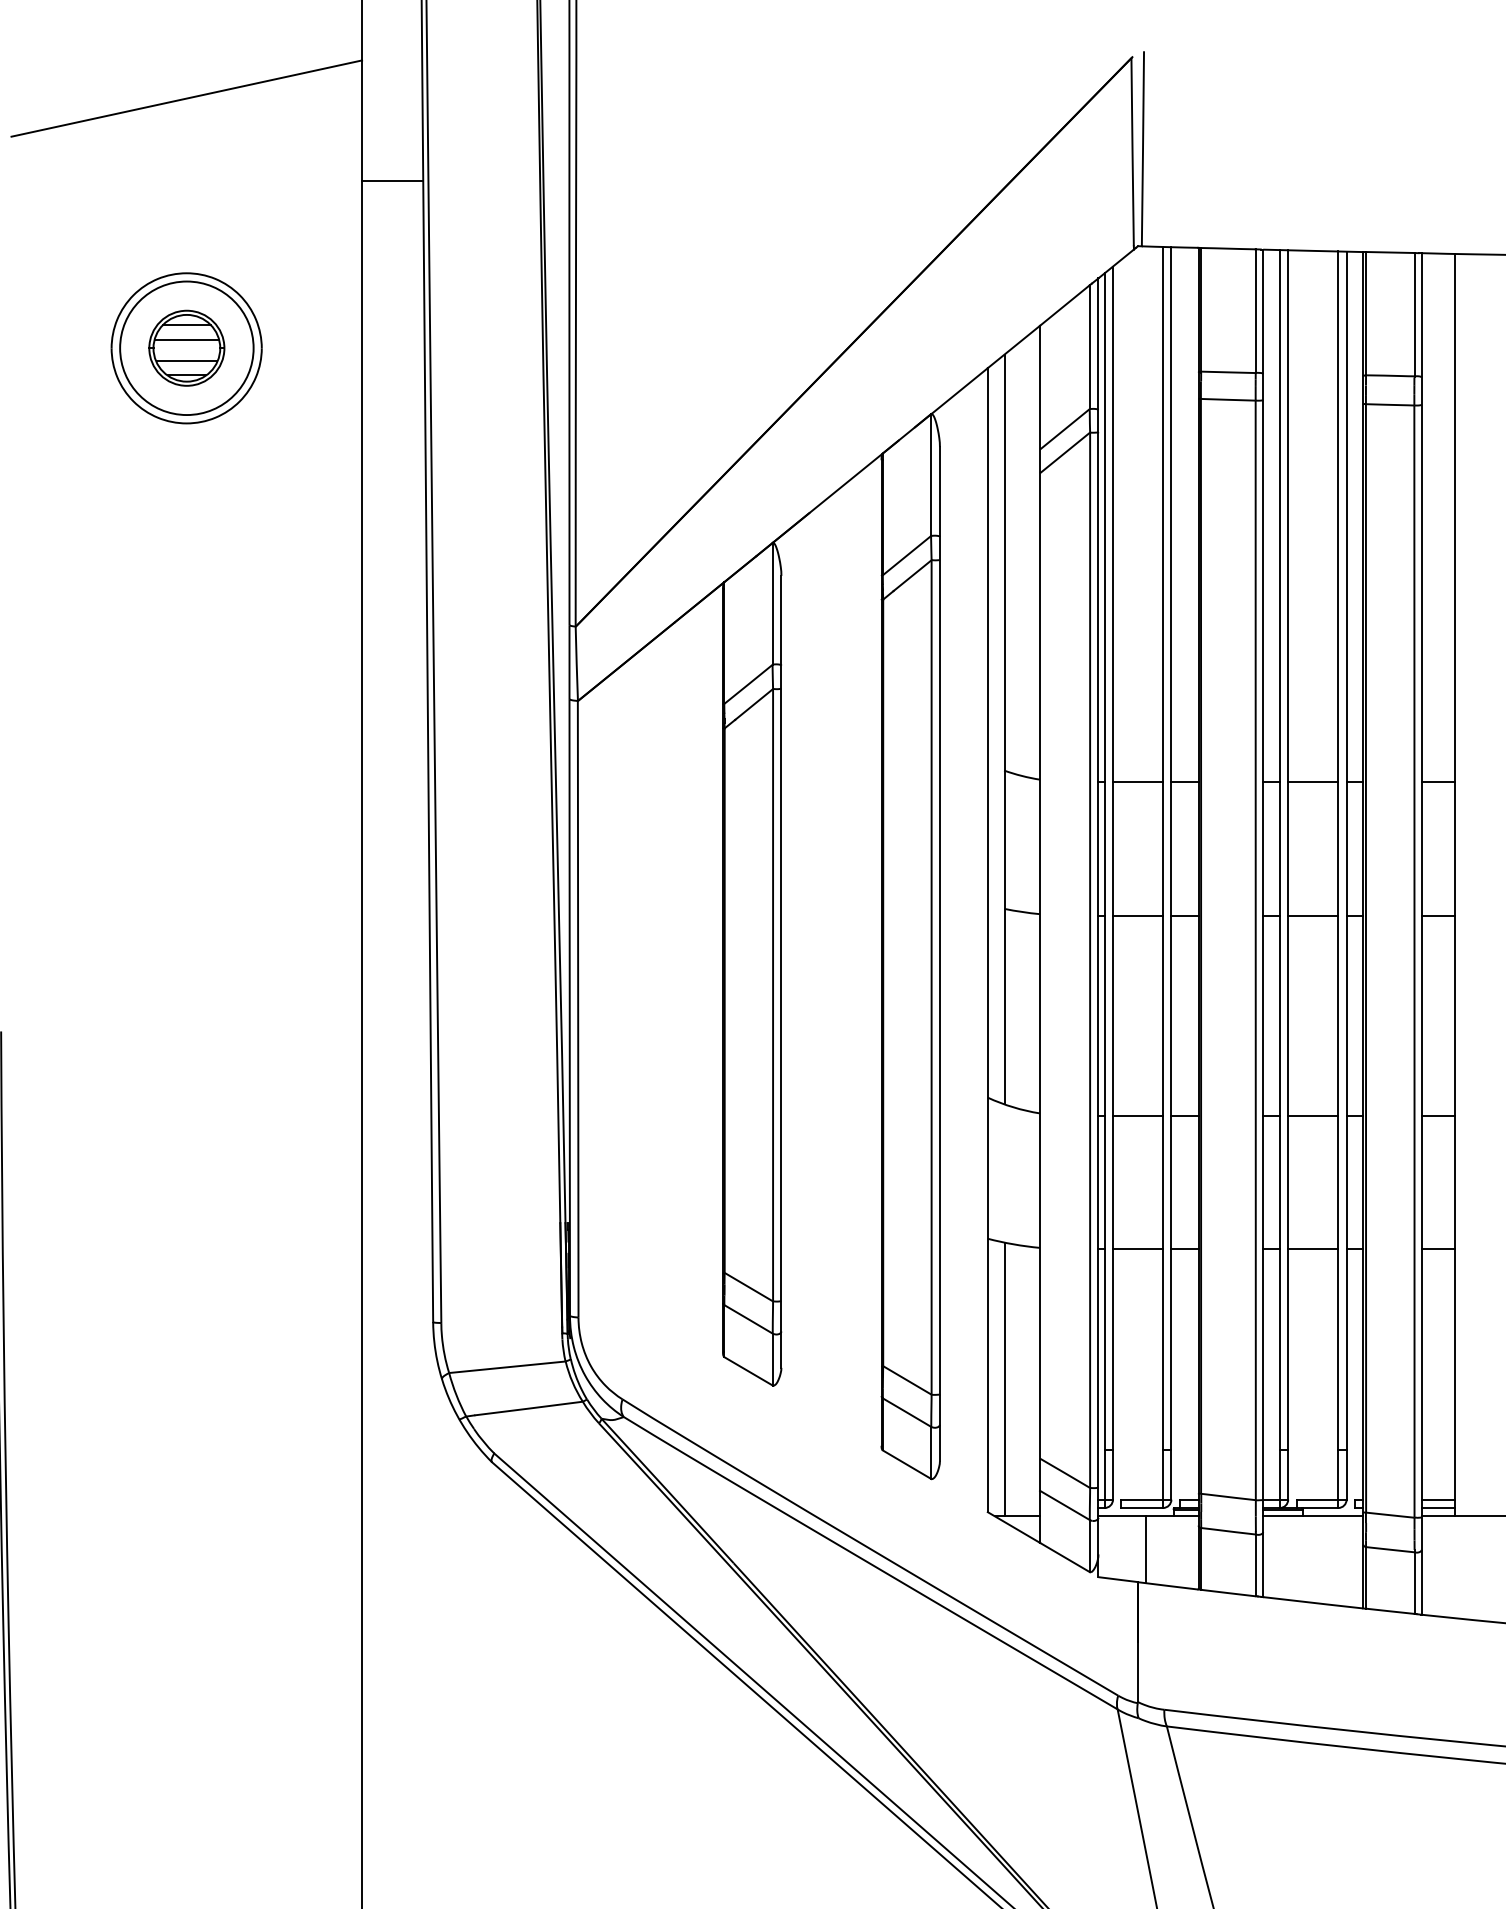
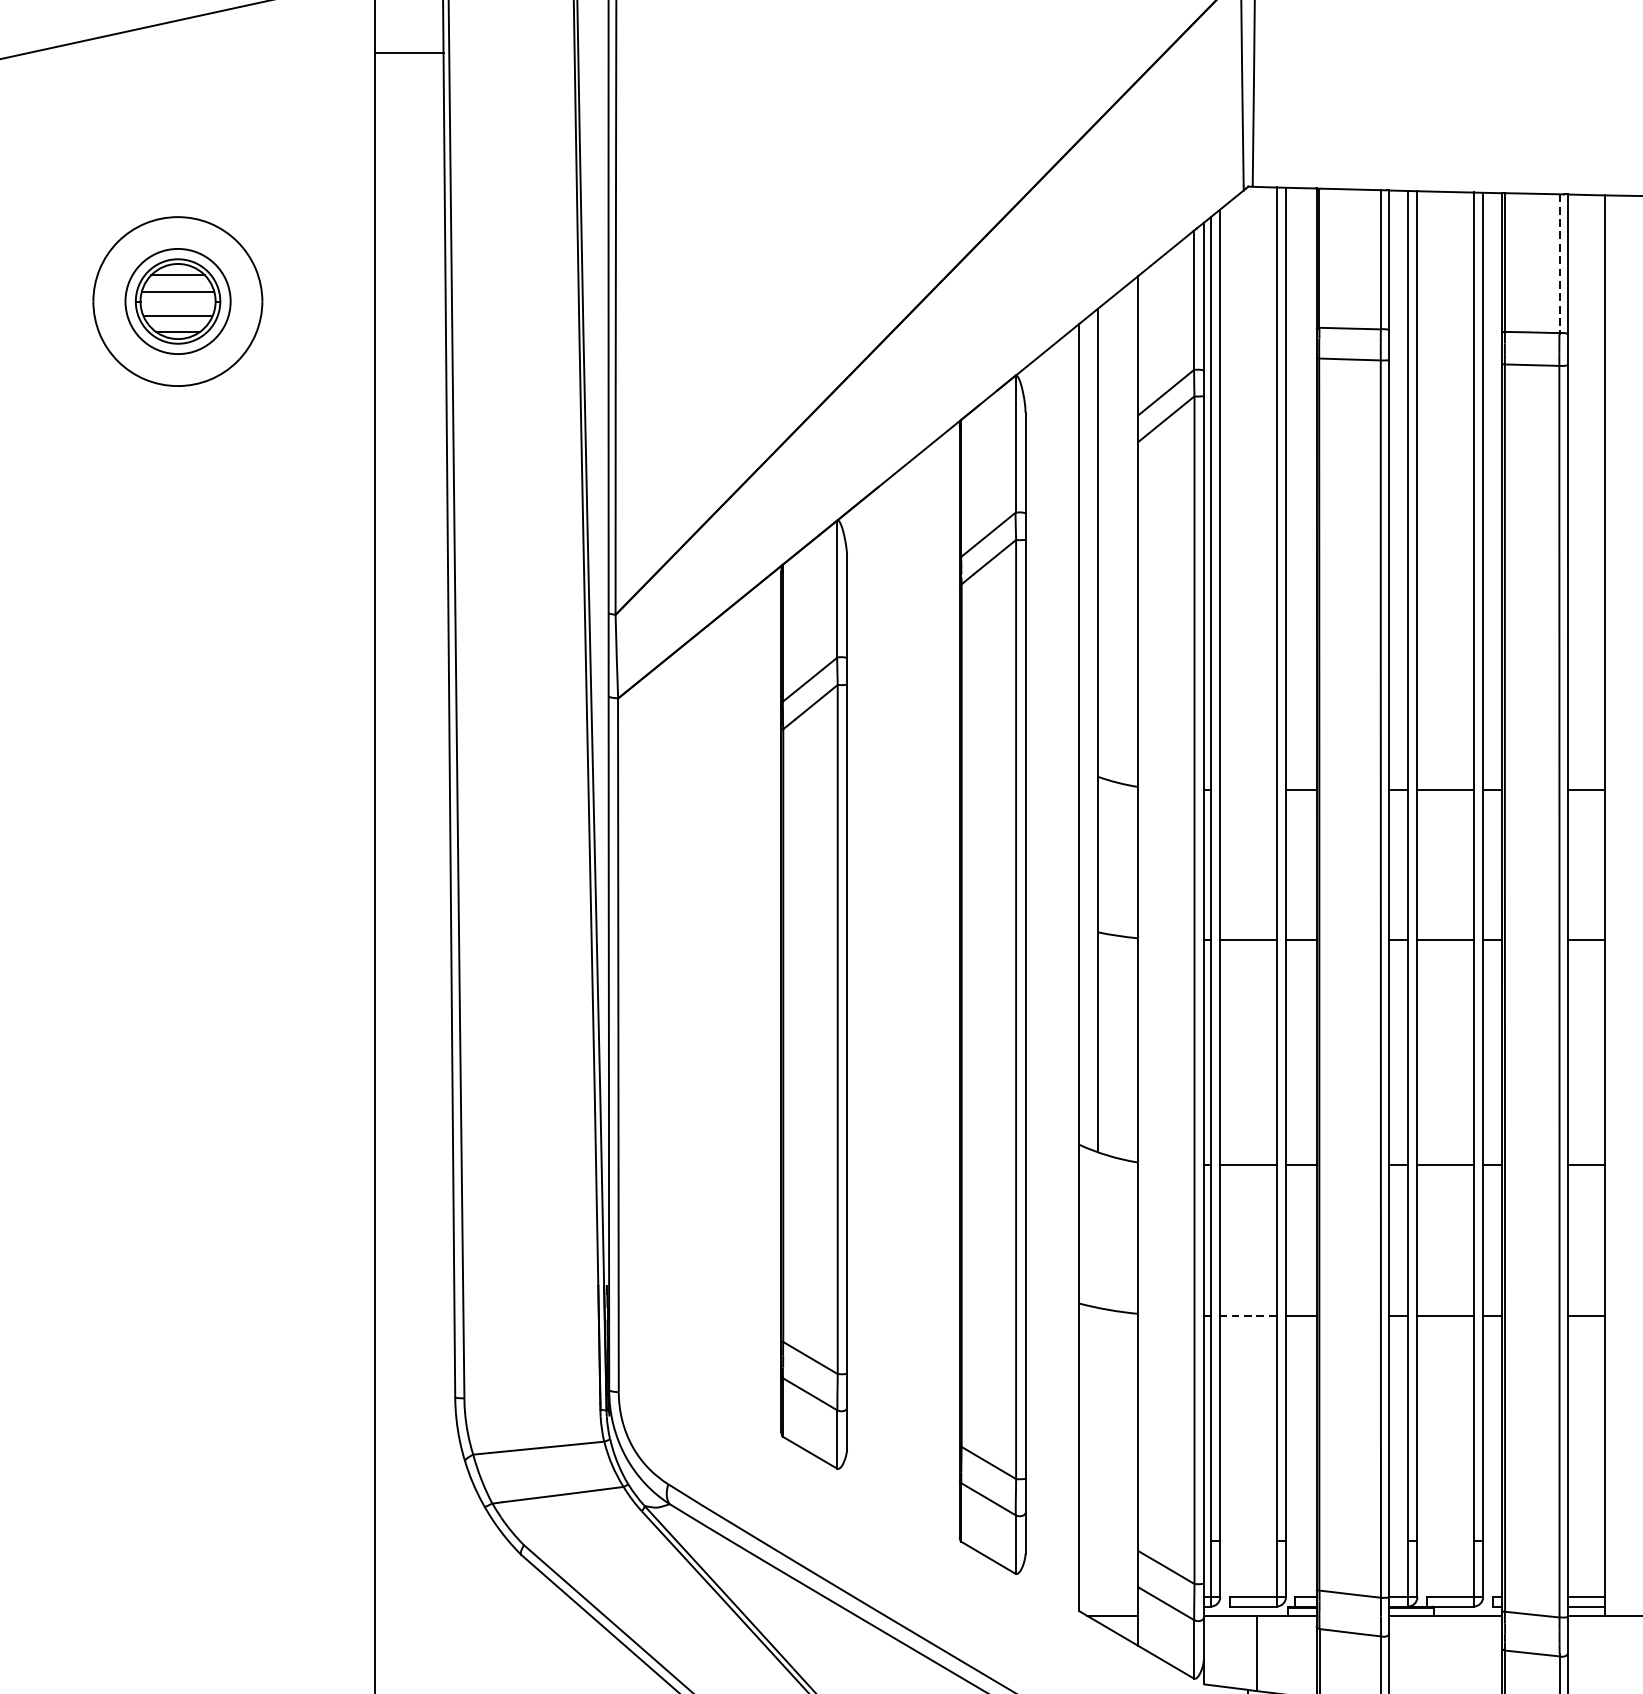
line: (392, 181) -> (409, 53), moved
line: (1414, 314) -> (1559, 263), solid -> dashed
circle: (186, 348) -> (177, 301), size x0.7
line: (1137, 782) -> (1247, 790), removed
line: (1137, 1249) -> (1247, 1315), solid -> dashed
line: (1004, 1379) -> (1098, 1461), removed

